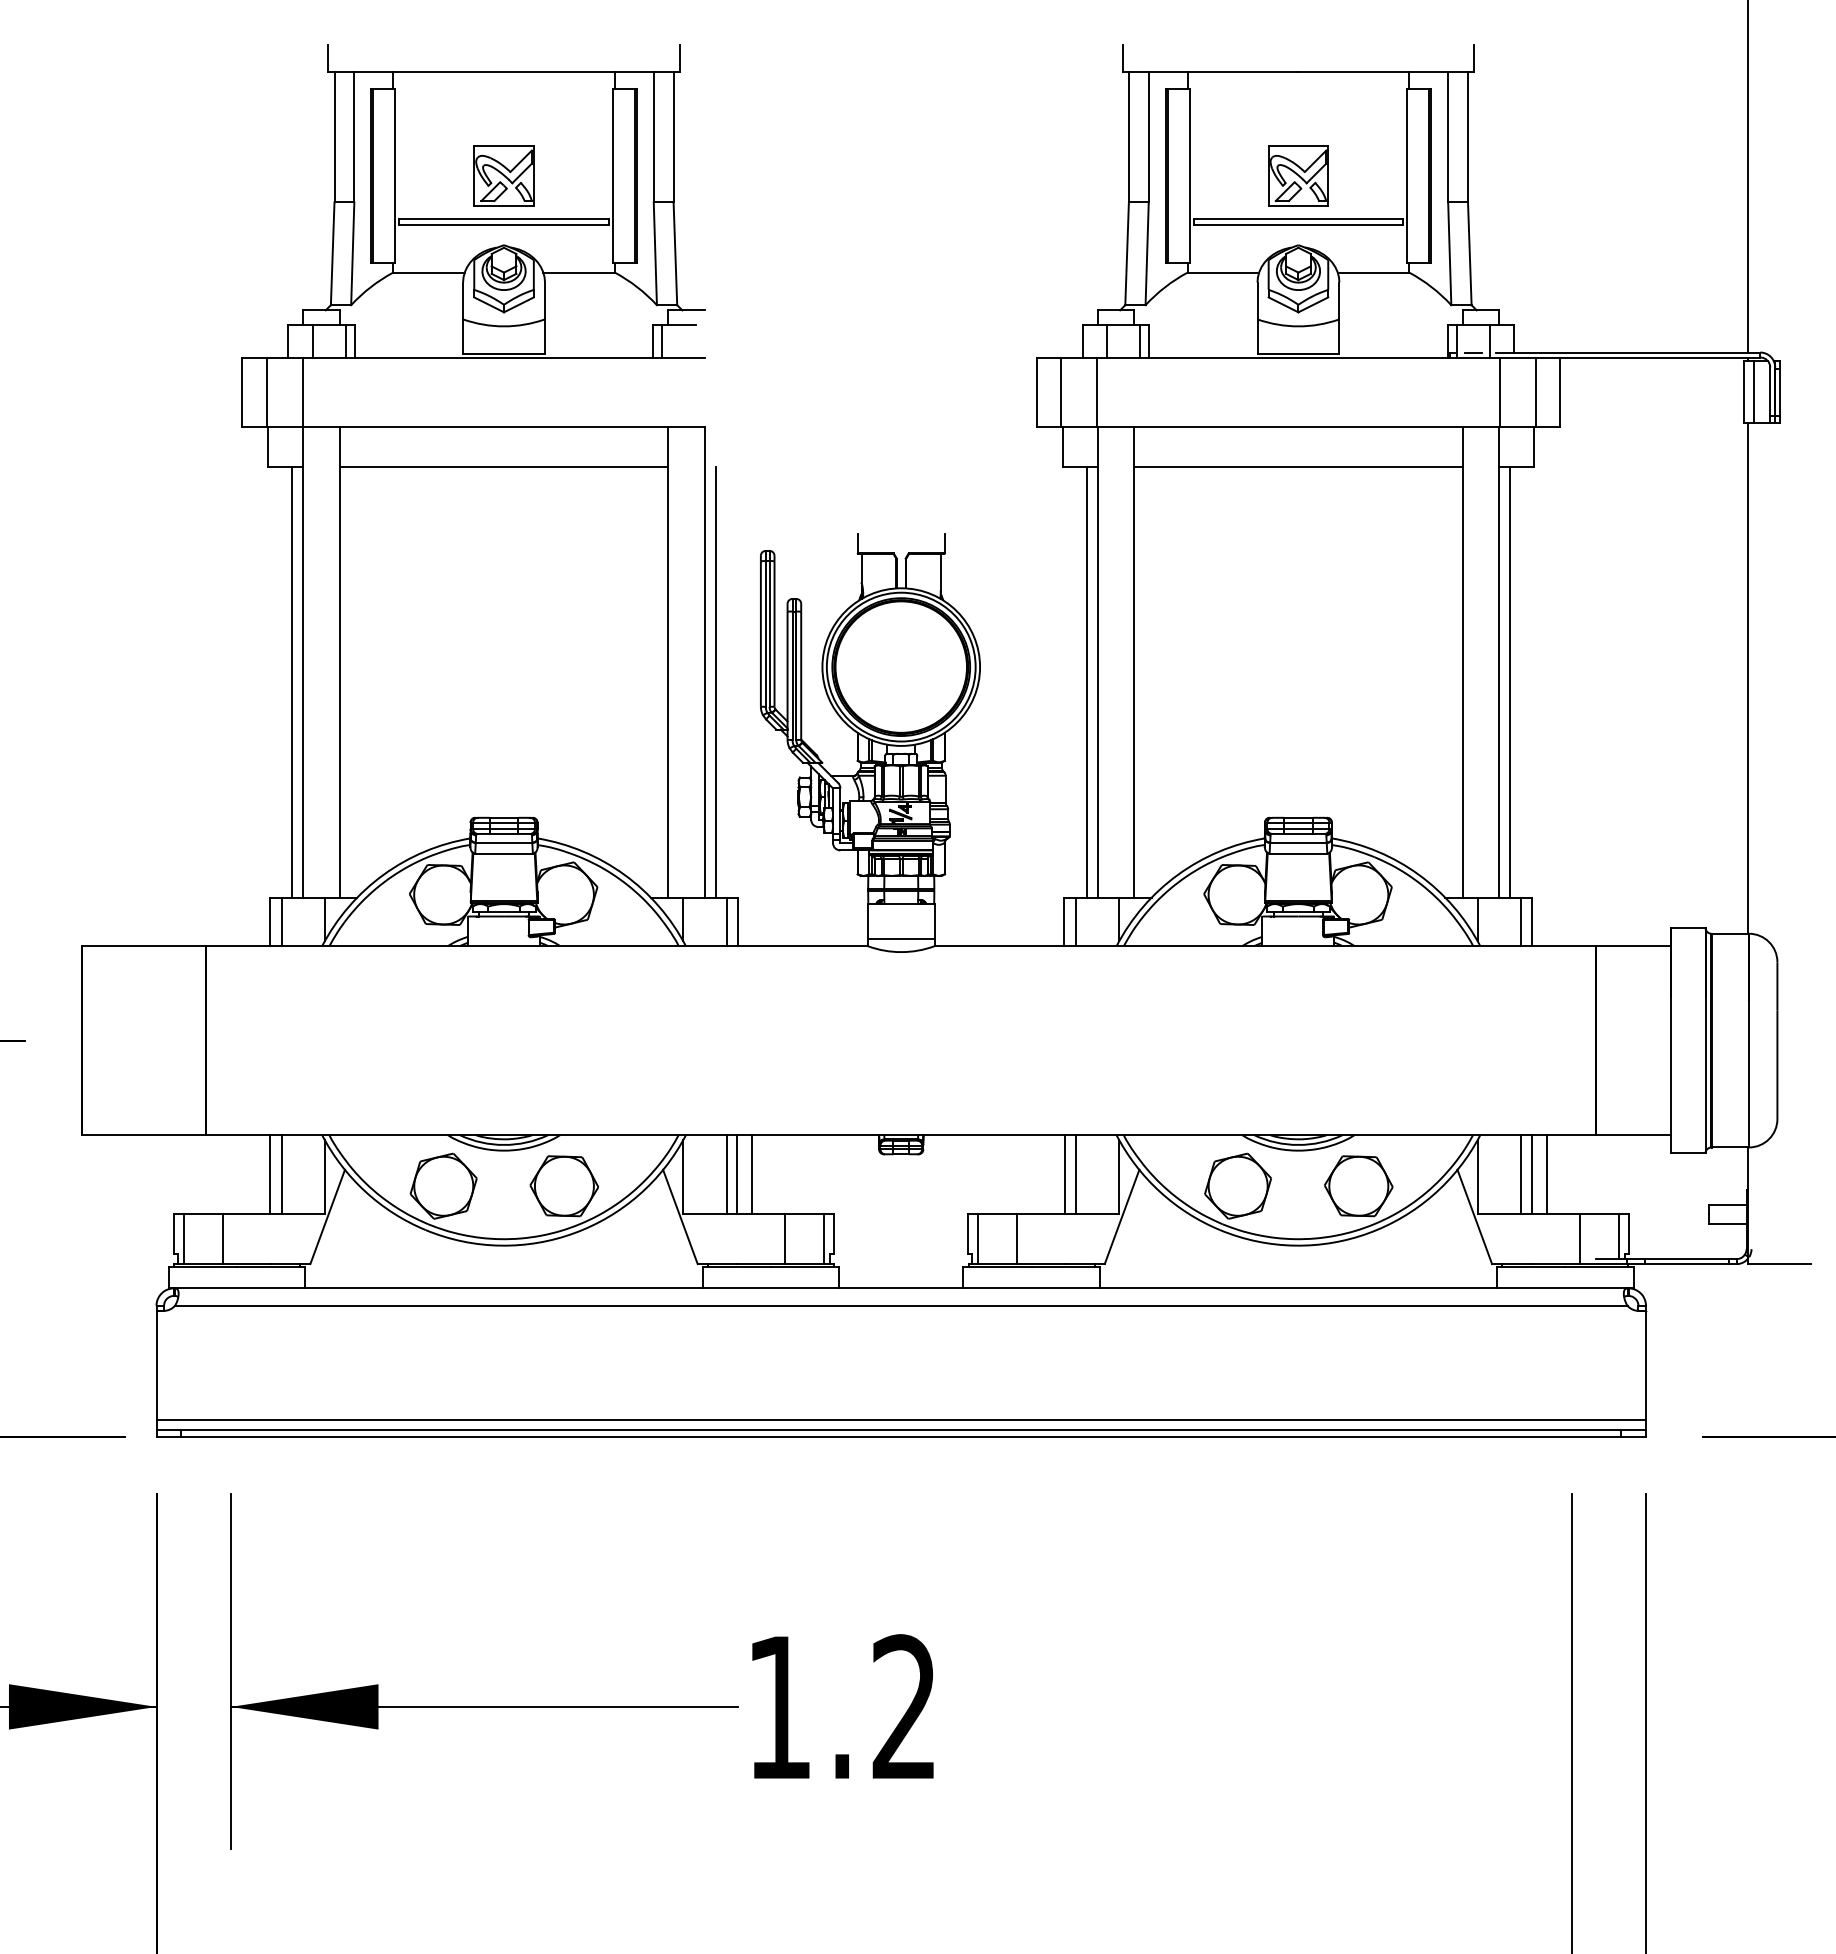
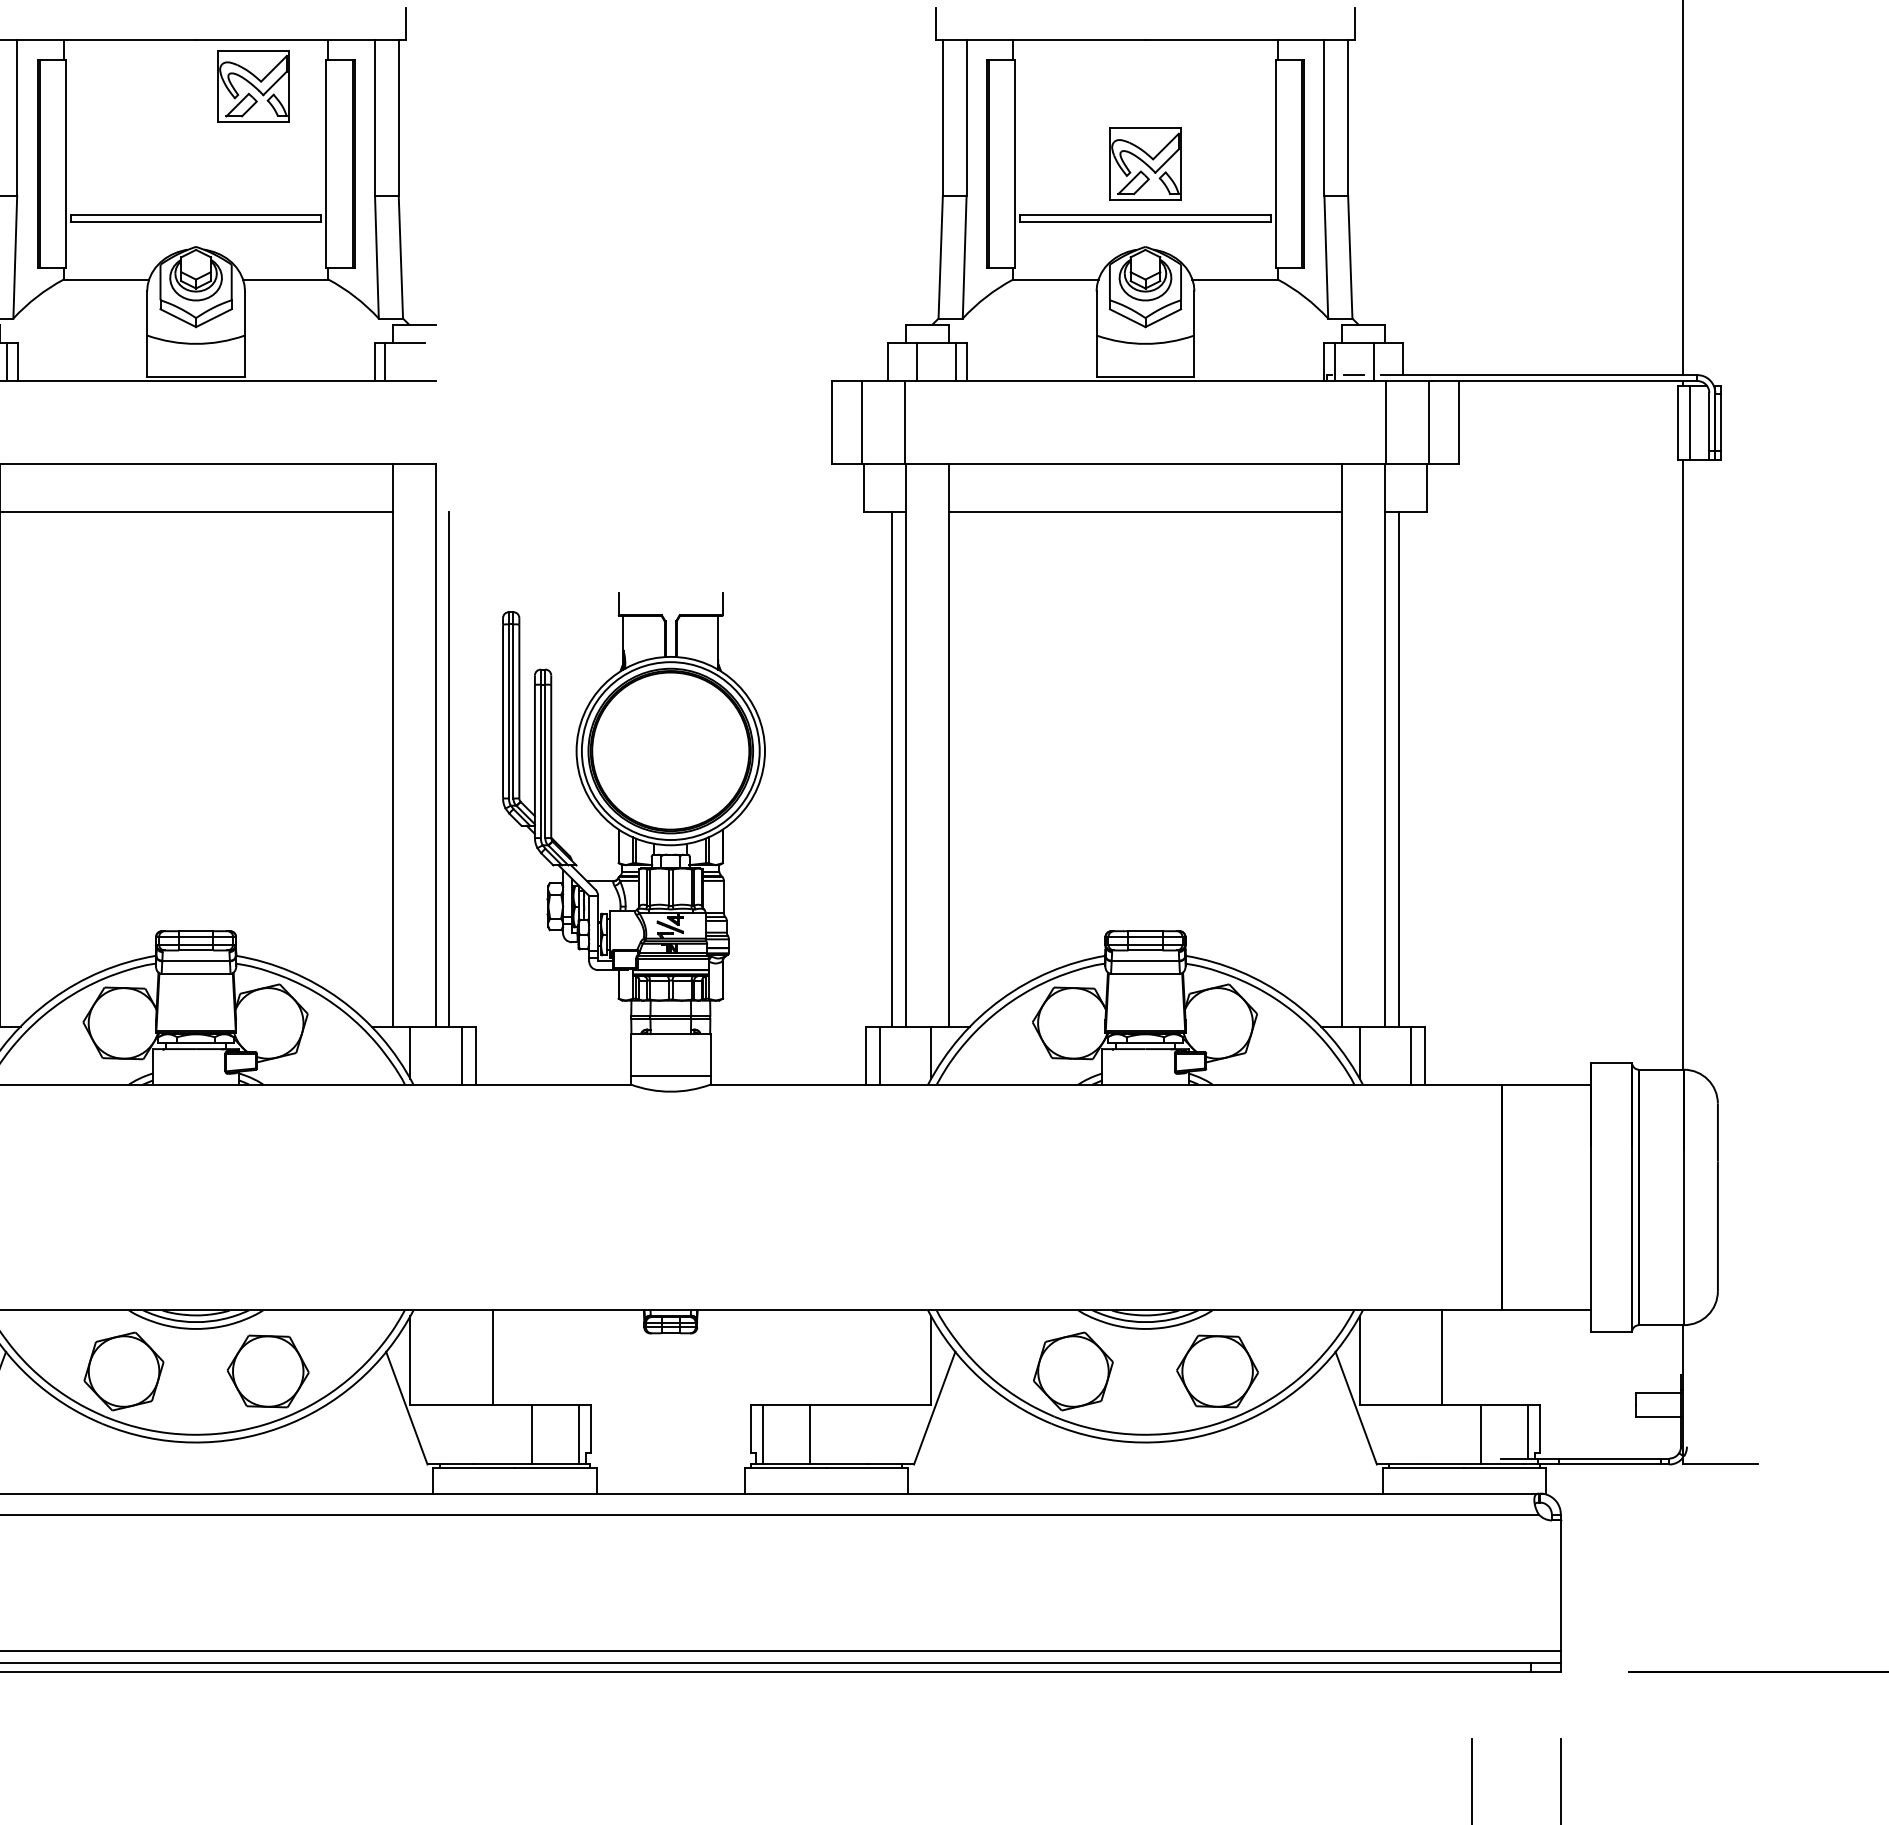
part: (503, 175) -> (252, 85), moved
line: (726, 1174) -> (461, 1357), removed
line: (737, 1174) -> (475, 1357), removed
line: (1064, 1174) -> (865, 1357), removed
line: (1075, 1174) -> (879, 1357), removed
line: (1520, 1174) -> (1410, 1357), removed
line: (1531, 1174) -> (1424, 1357), removed

